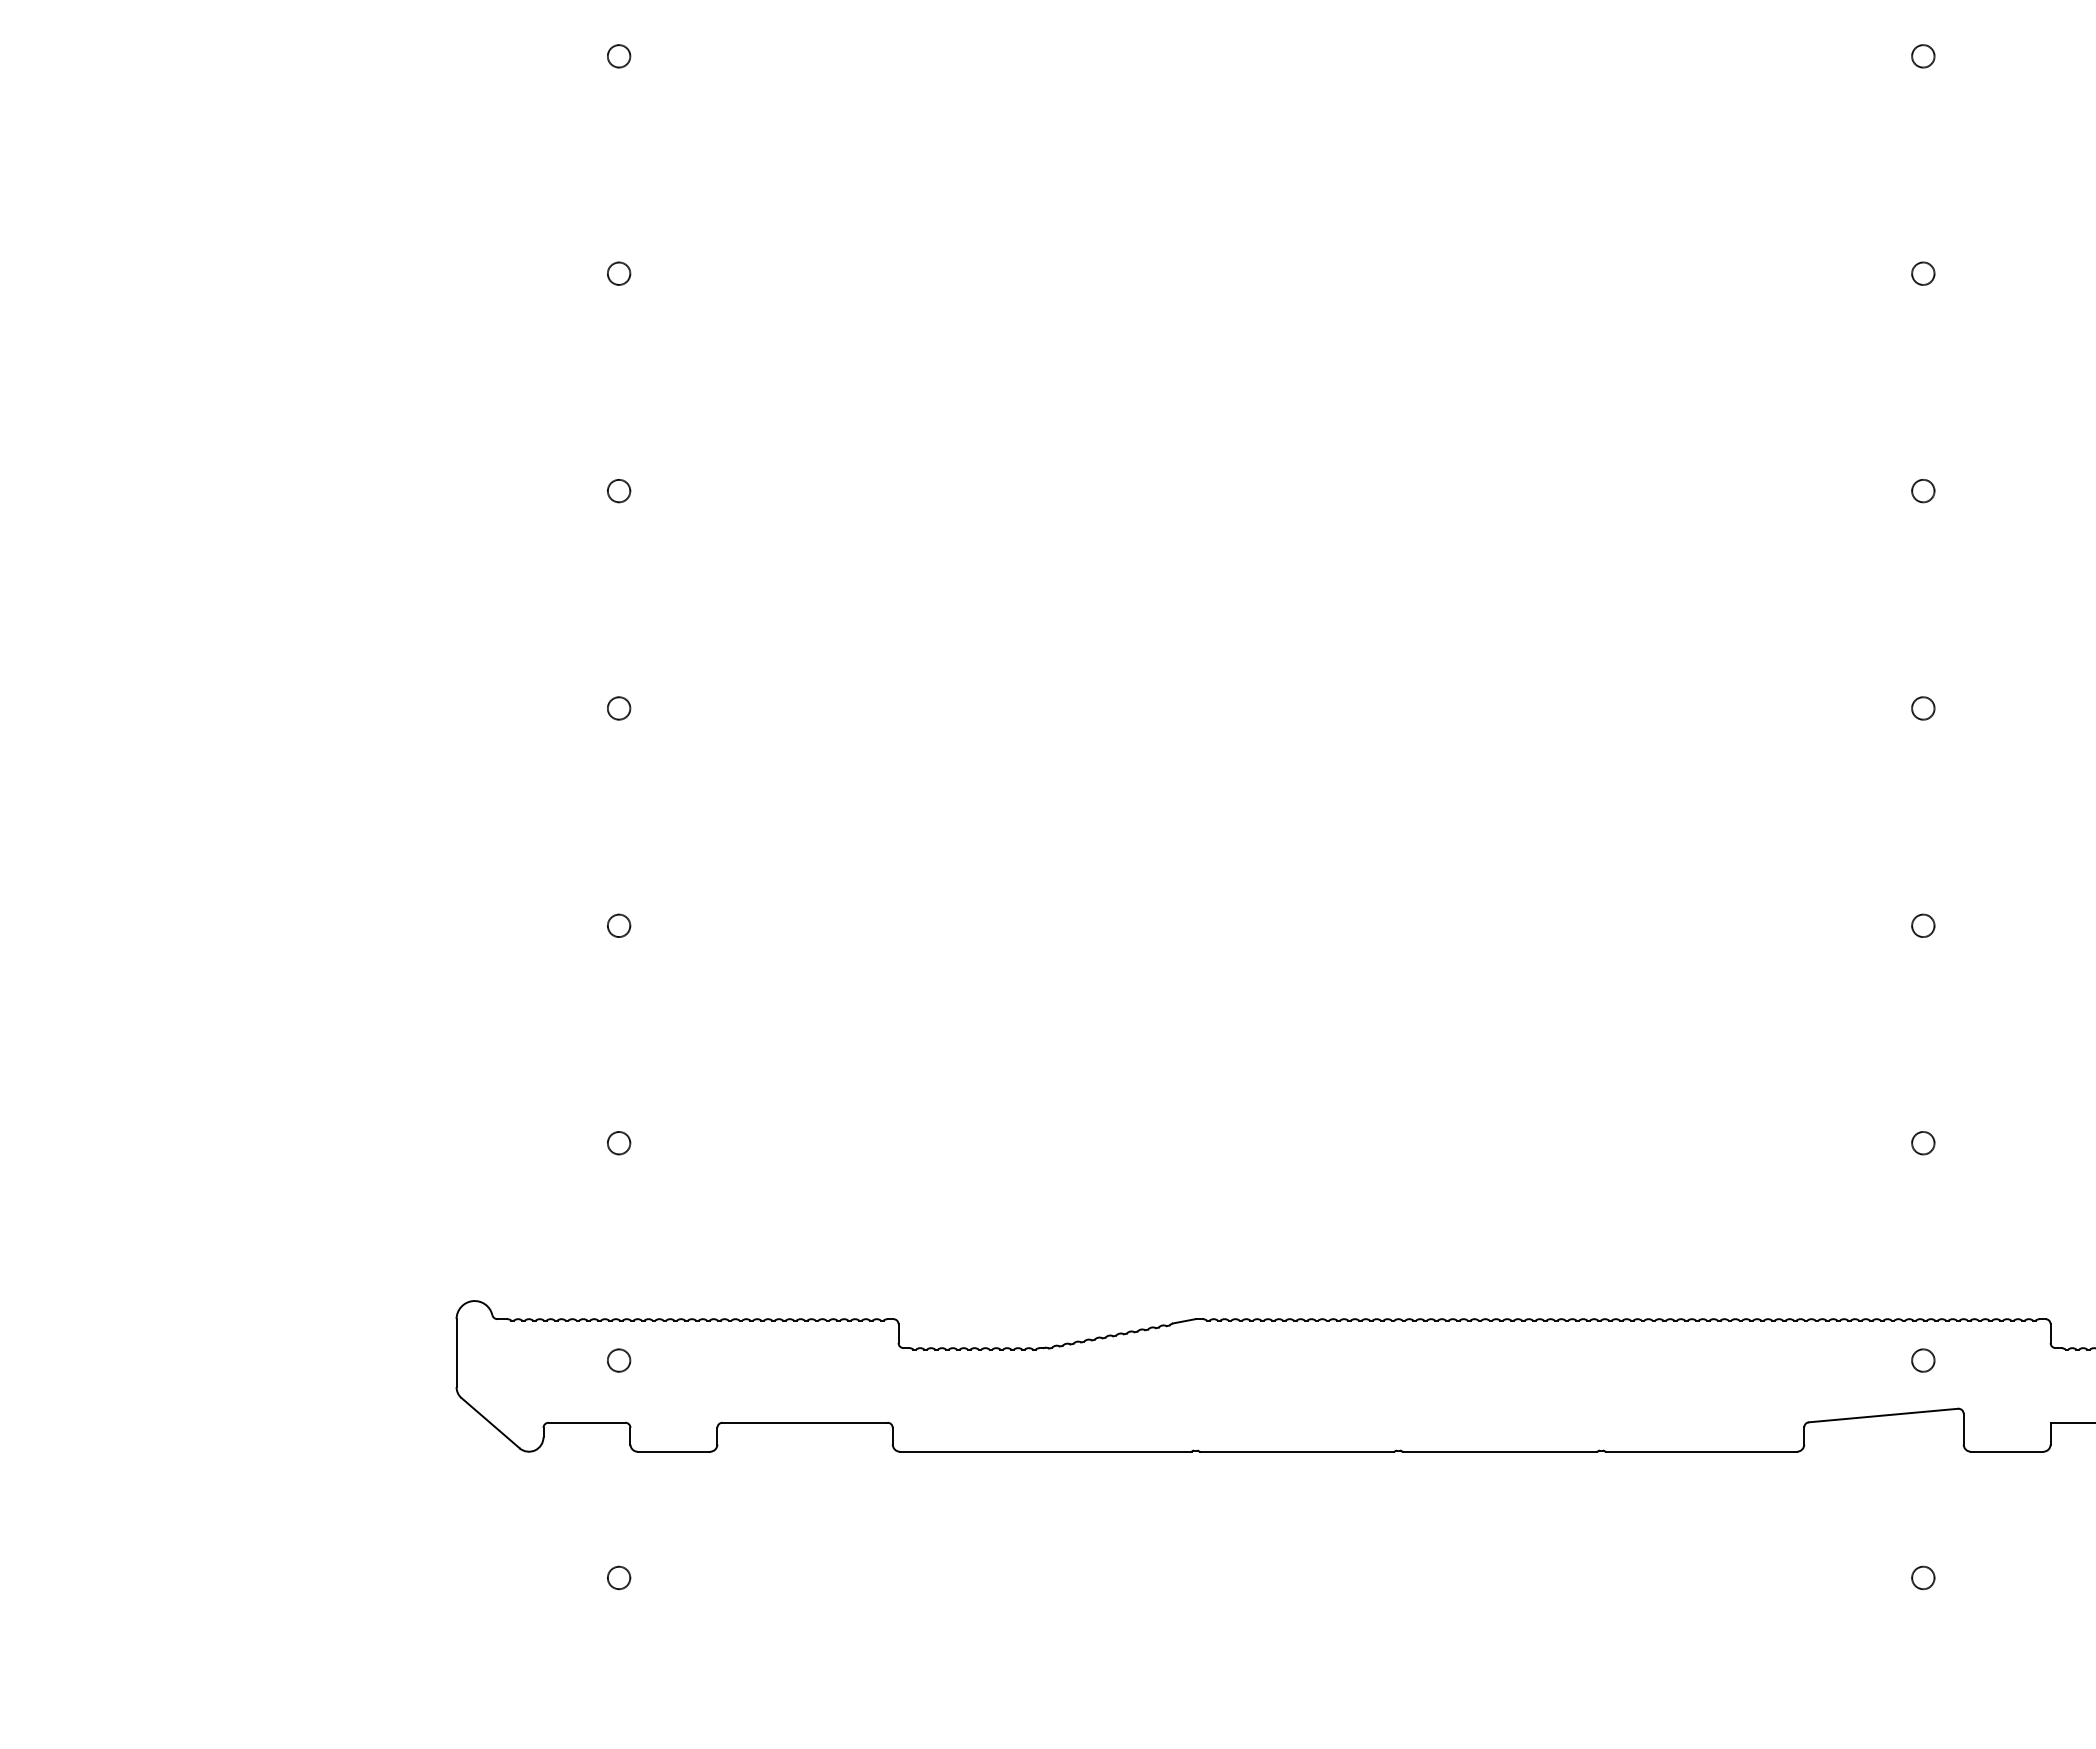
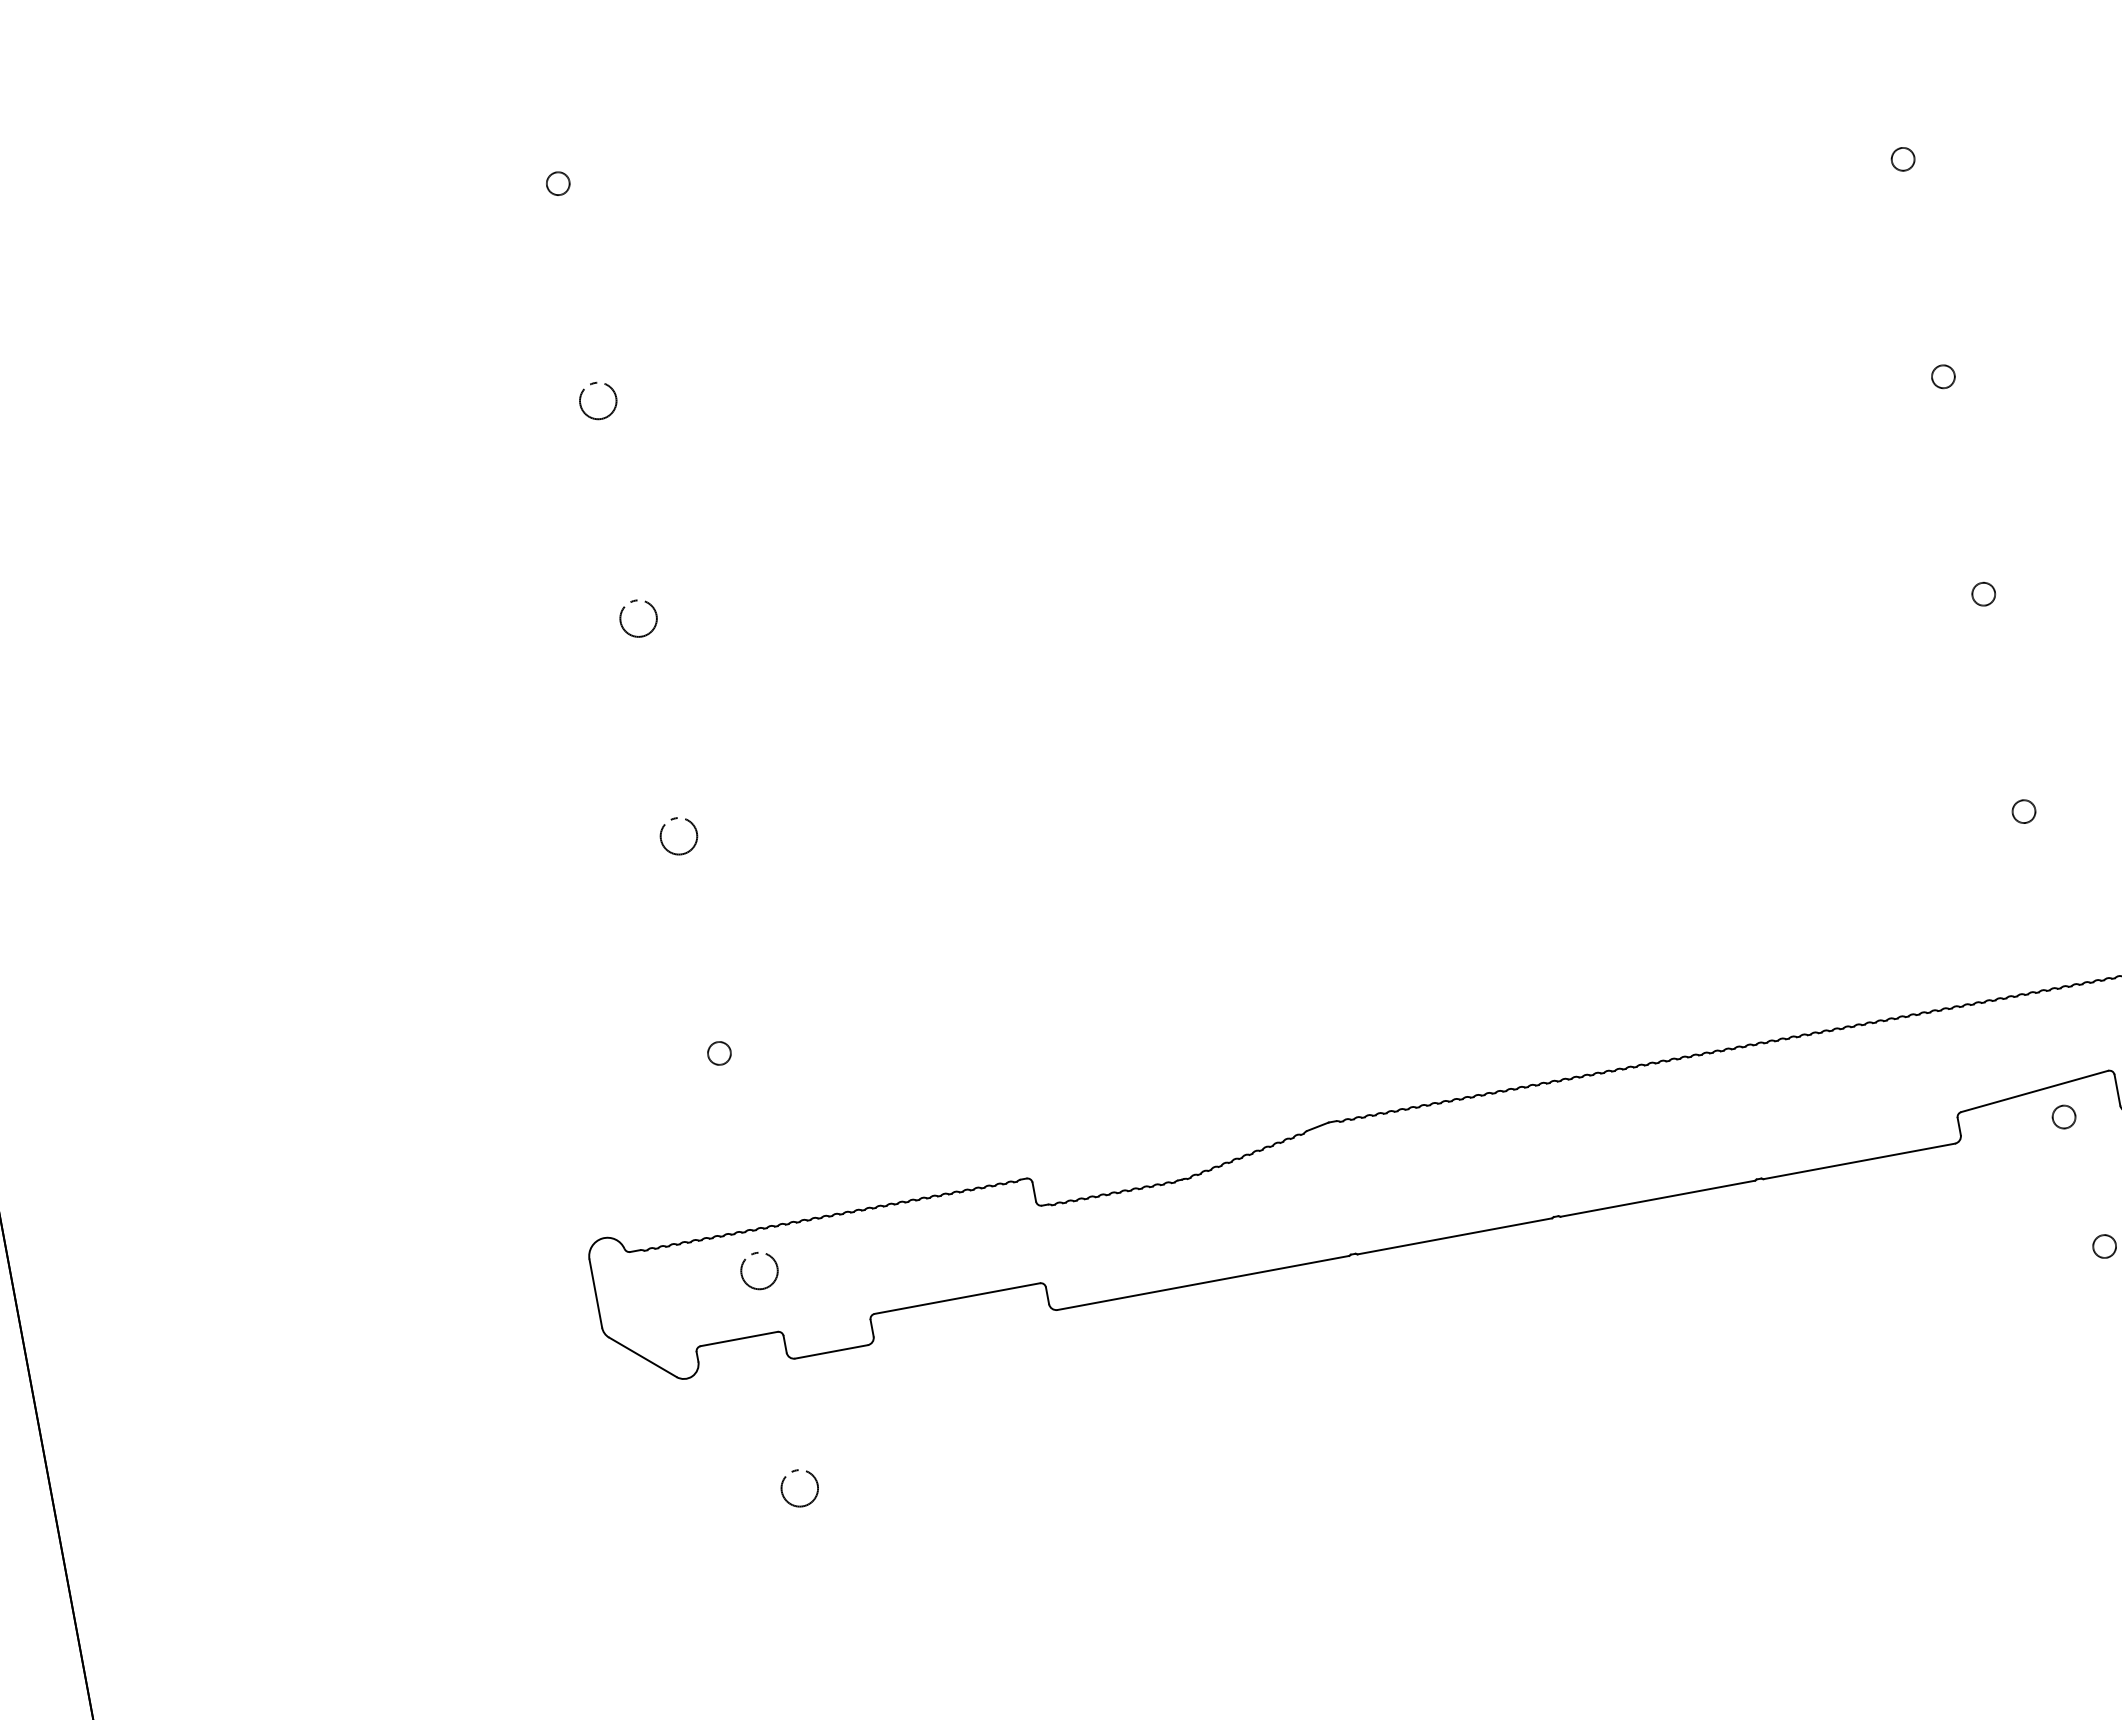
circle: (619, 491) -> (599, 401), size x1.6
circle: (619, 708) -> (639, 618), size x1.6
circle: (619, 925) -> (679, 835), size x1.6
circle: (619, 1360) -> (760, 1270), size x1.6
circle: (1923, 1360) -> (2064, 1116), moved
circle: (619, 1577) -> (800, 1487), size x1.6

